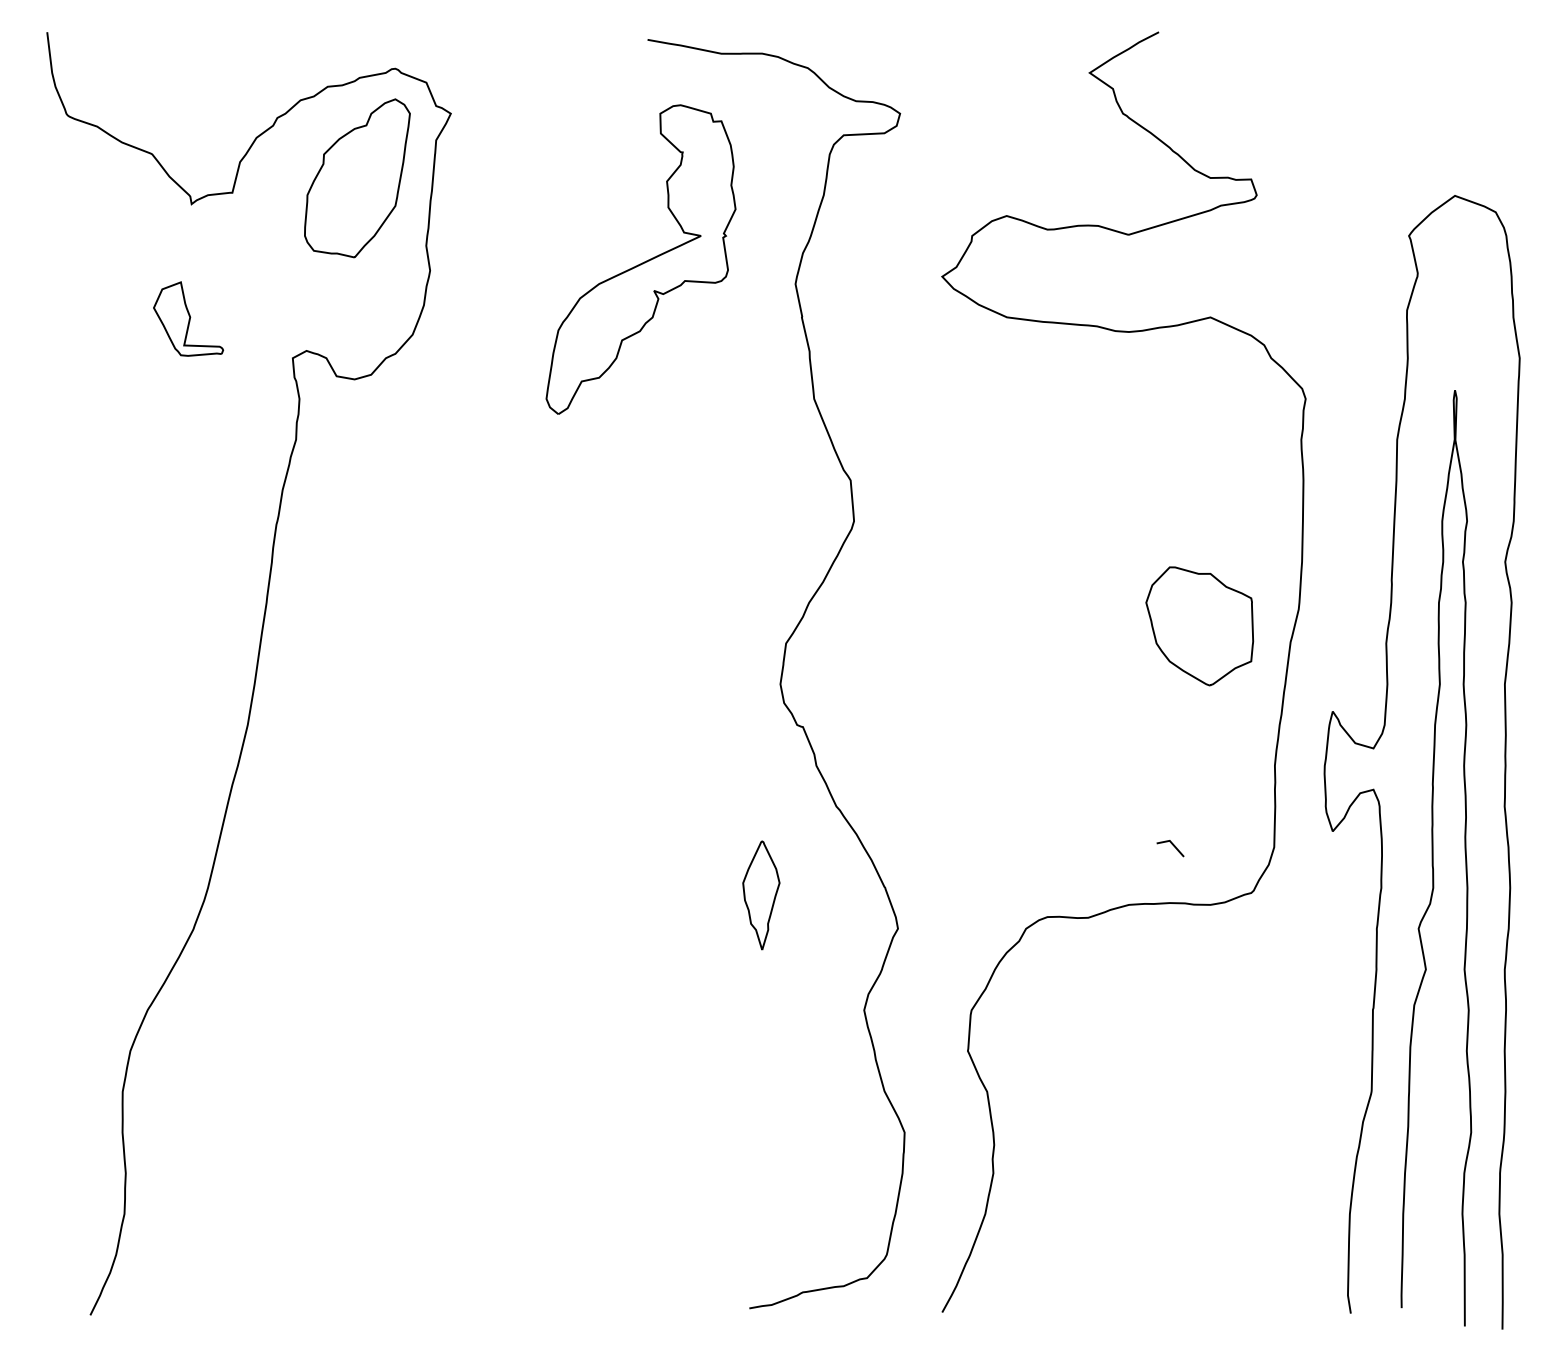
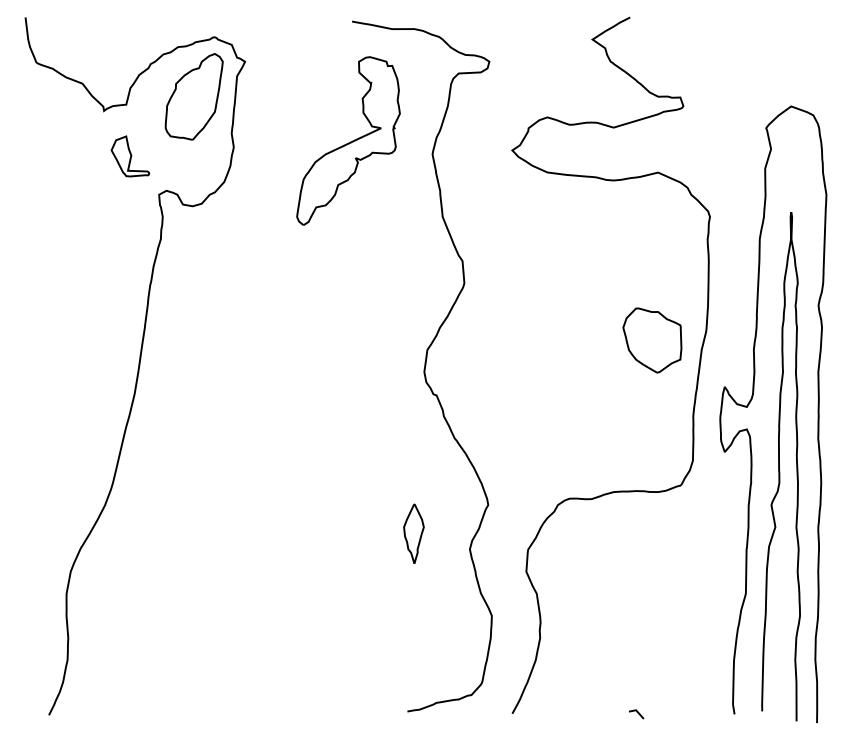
part: (188, 319) -> (130, 156), moved
line: (1172, 846) -> (637, 713), moved
part: (760, 894) -> (413, 533), moved

